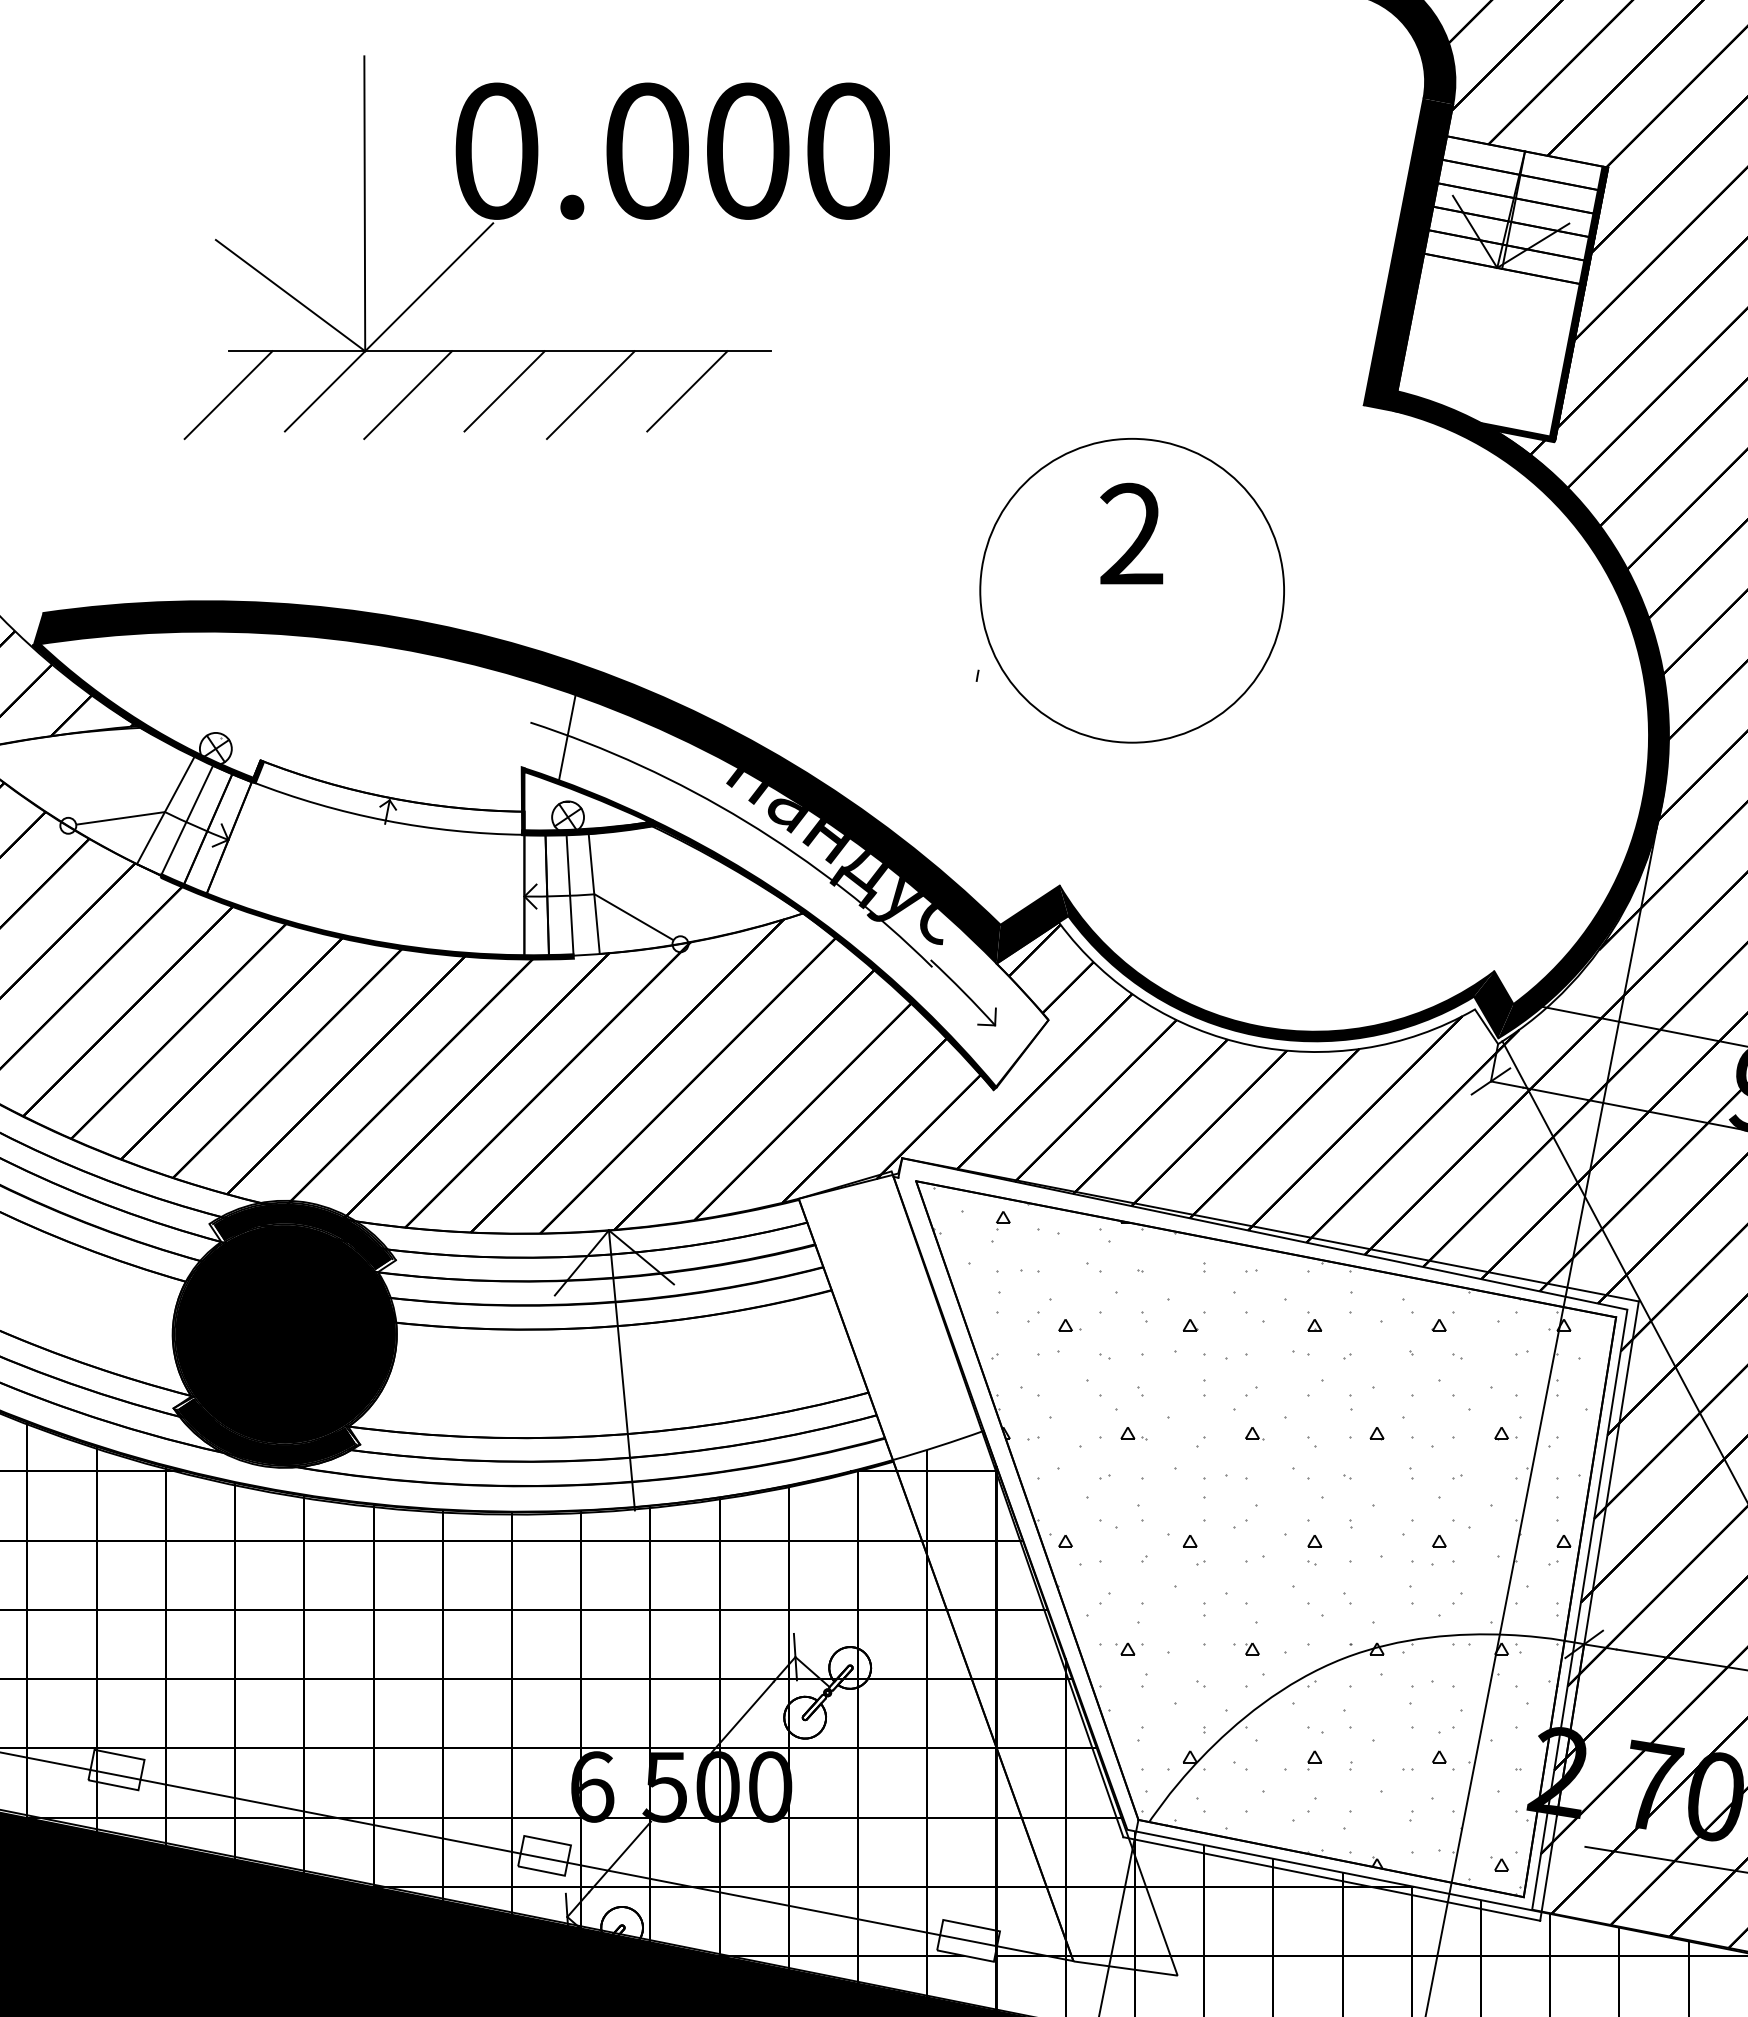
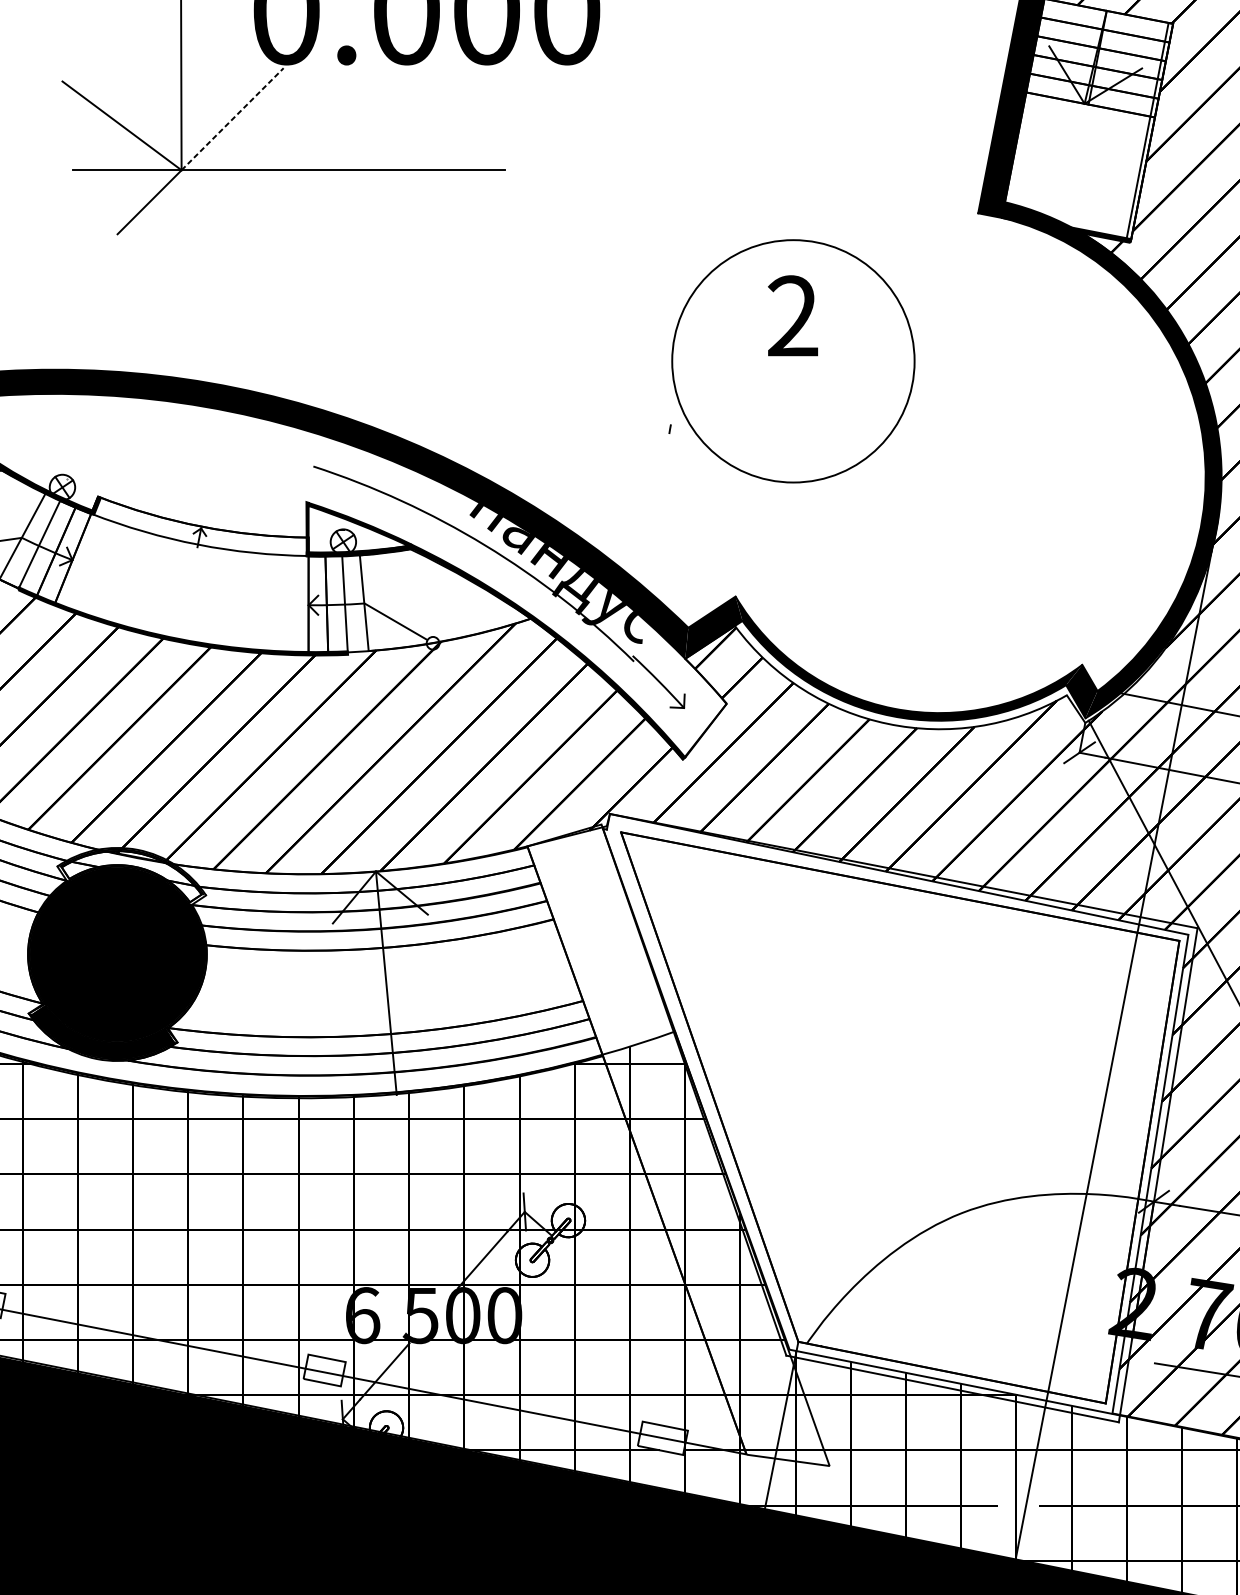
line: (429, 286) -> (232, 118), solid -> dashed
fill: (1578, 302) -> (1149, 131), removed
line: (504, 391) -> (292, 202), removed
line: (687, 391) -> (438, 202), removed
line: (228, 395) -> (72, 205), removed
line: (408, 395) -> (216, 205), removed
line: (590, 395) -> (361, 205), removed
line: (567, 737) -> (342, 478), removed
fill: (302, 1236) -> (131, 876), removed
hatch: (1260, 1540) -> (895, 1118), removed

